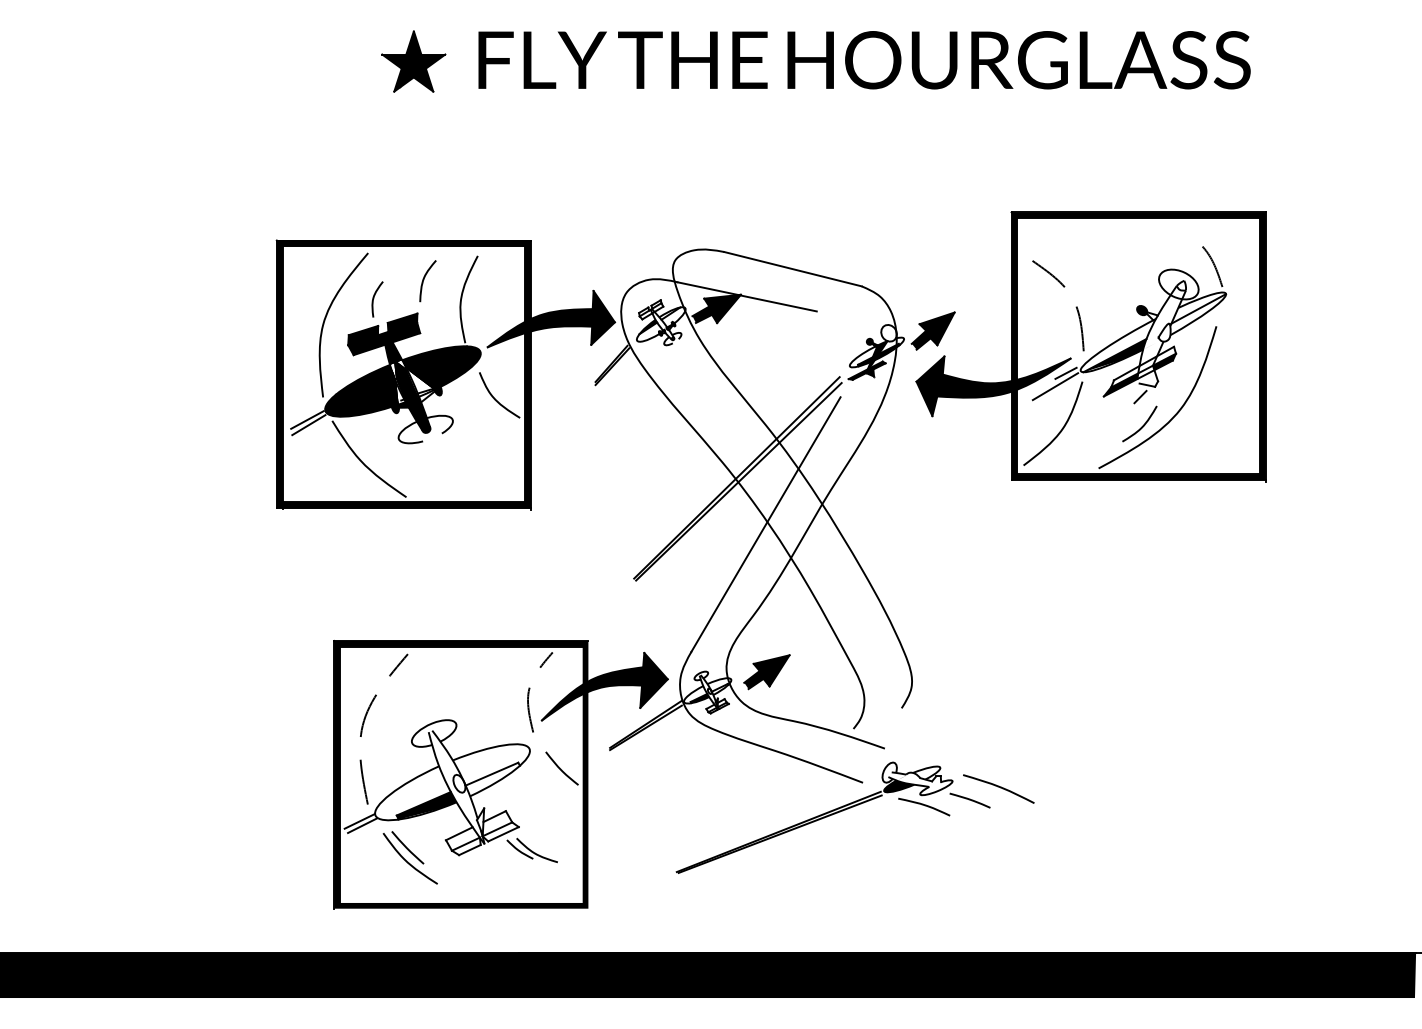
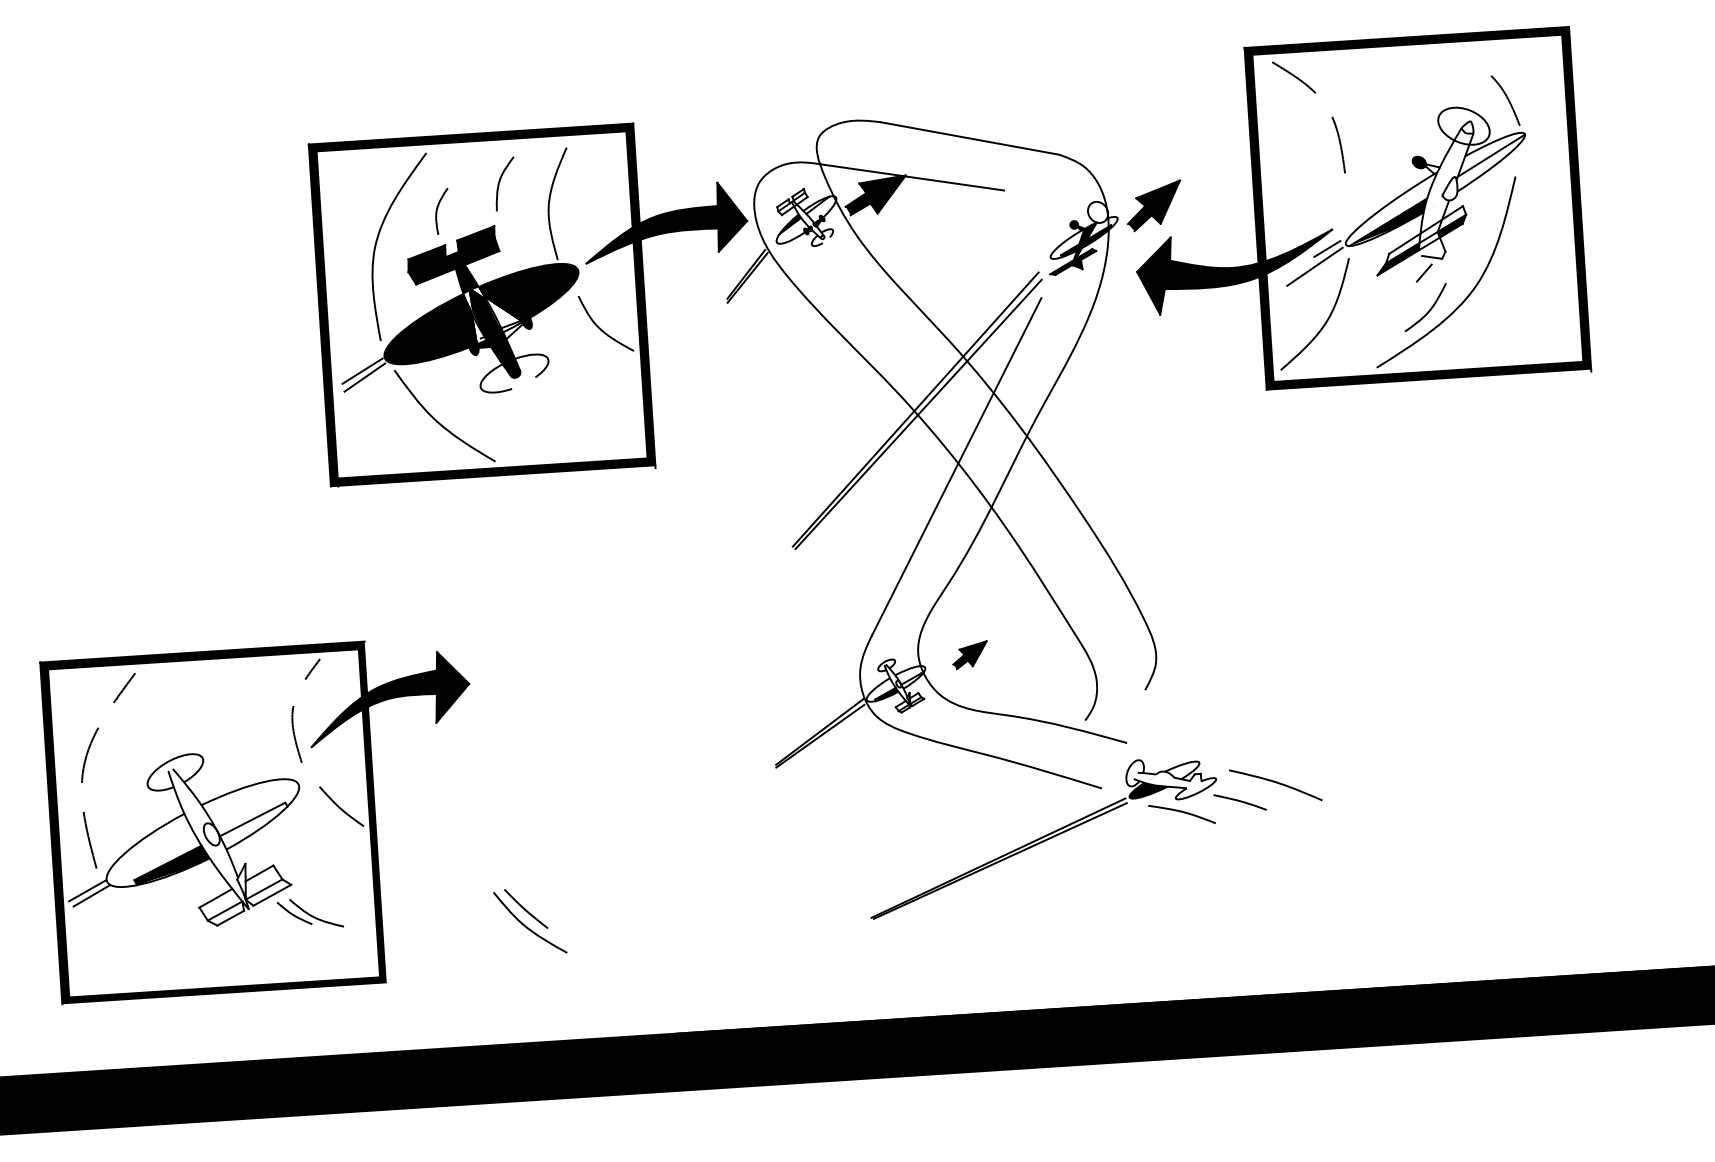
curve: (1075, 307) -> (1330, 118), moved
part: (766, 672) -> (969, 655), size x0.6
part: (500, 774) -> (263, 819), moved

